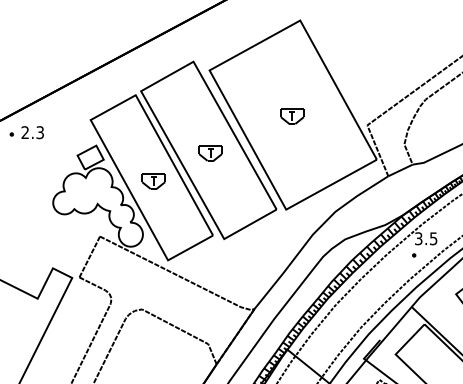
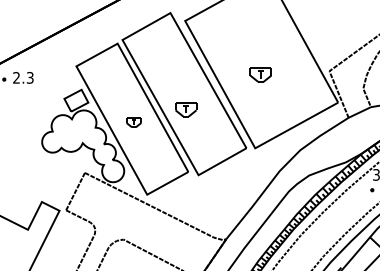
part: (292, 116) -> (261, 75), moved
part: (210, 153) -> (186, 109), moved
part: (153, 181) -> (133, 122), size x0.7

